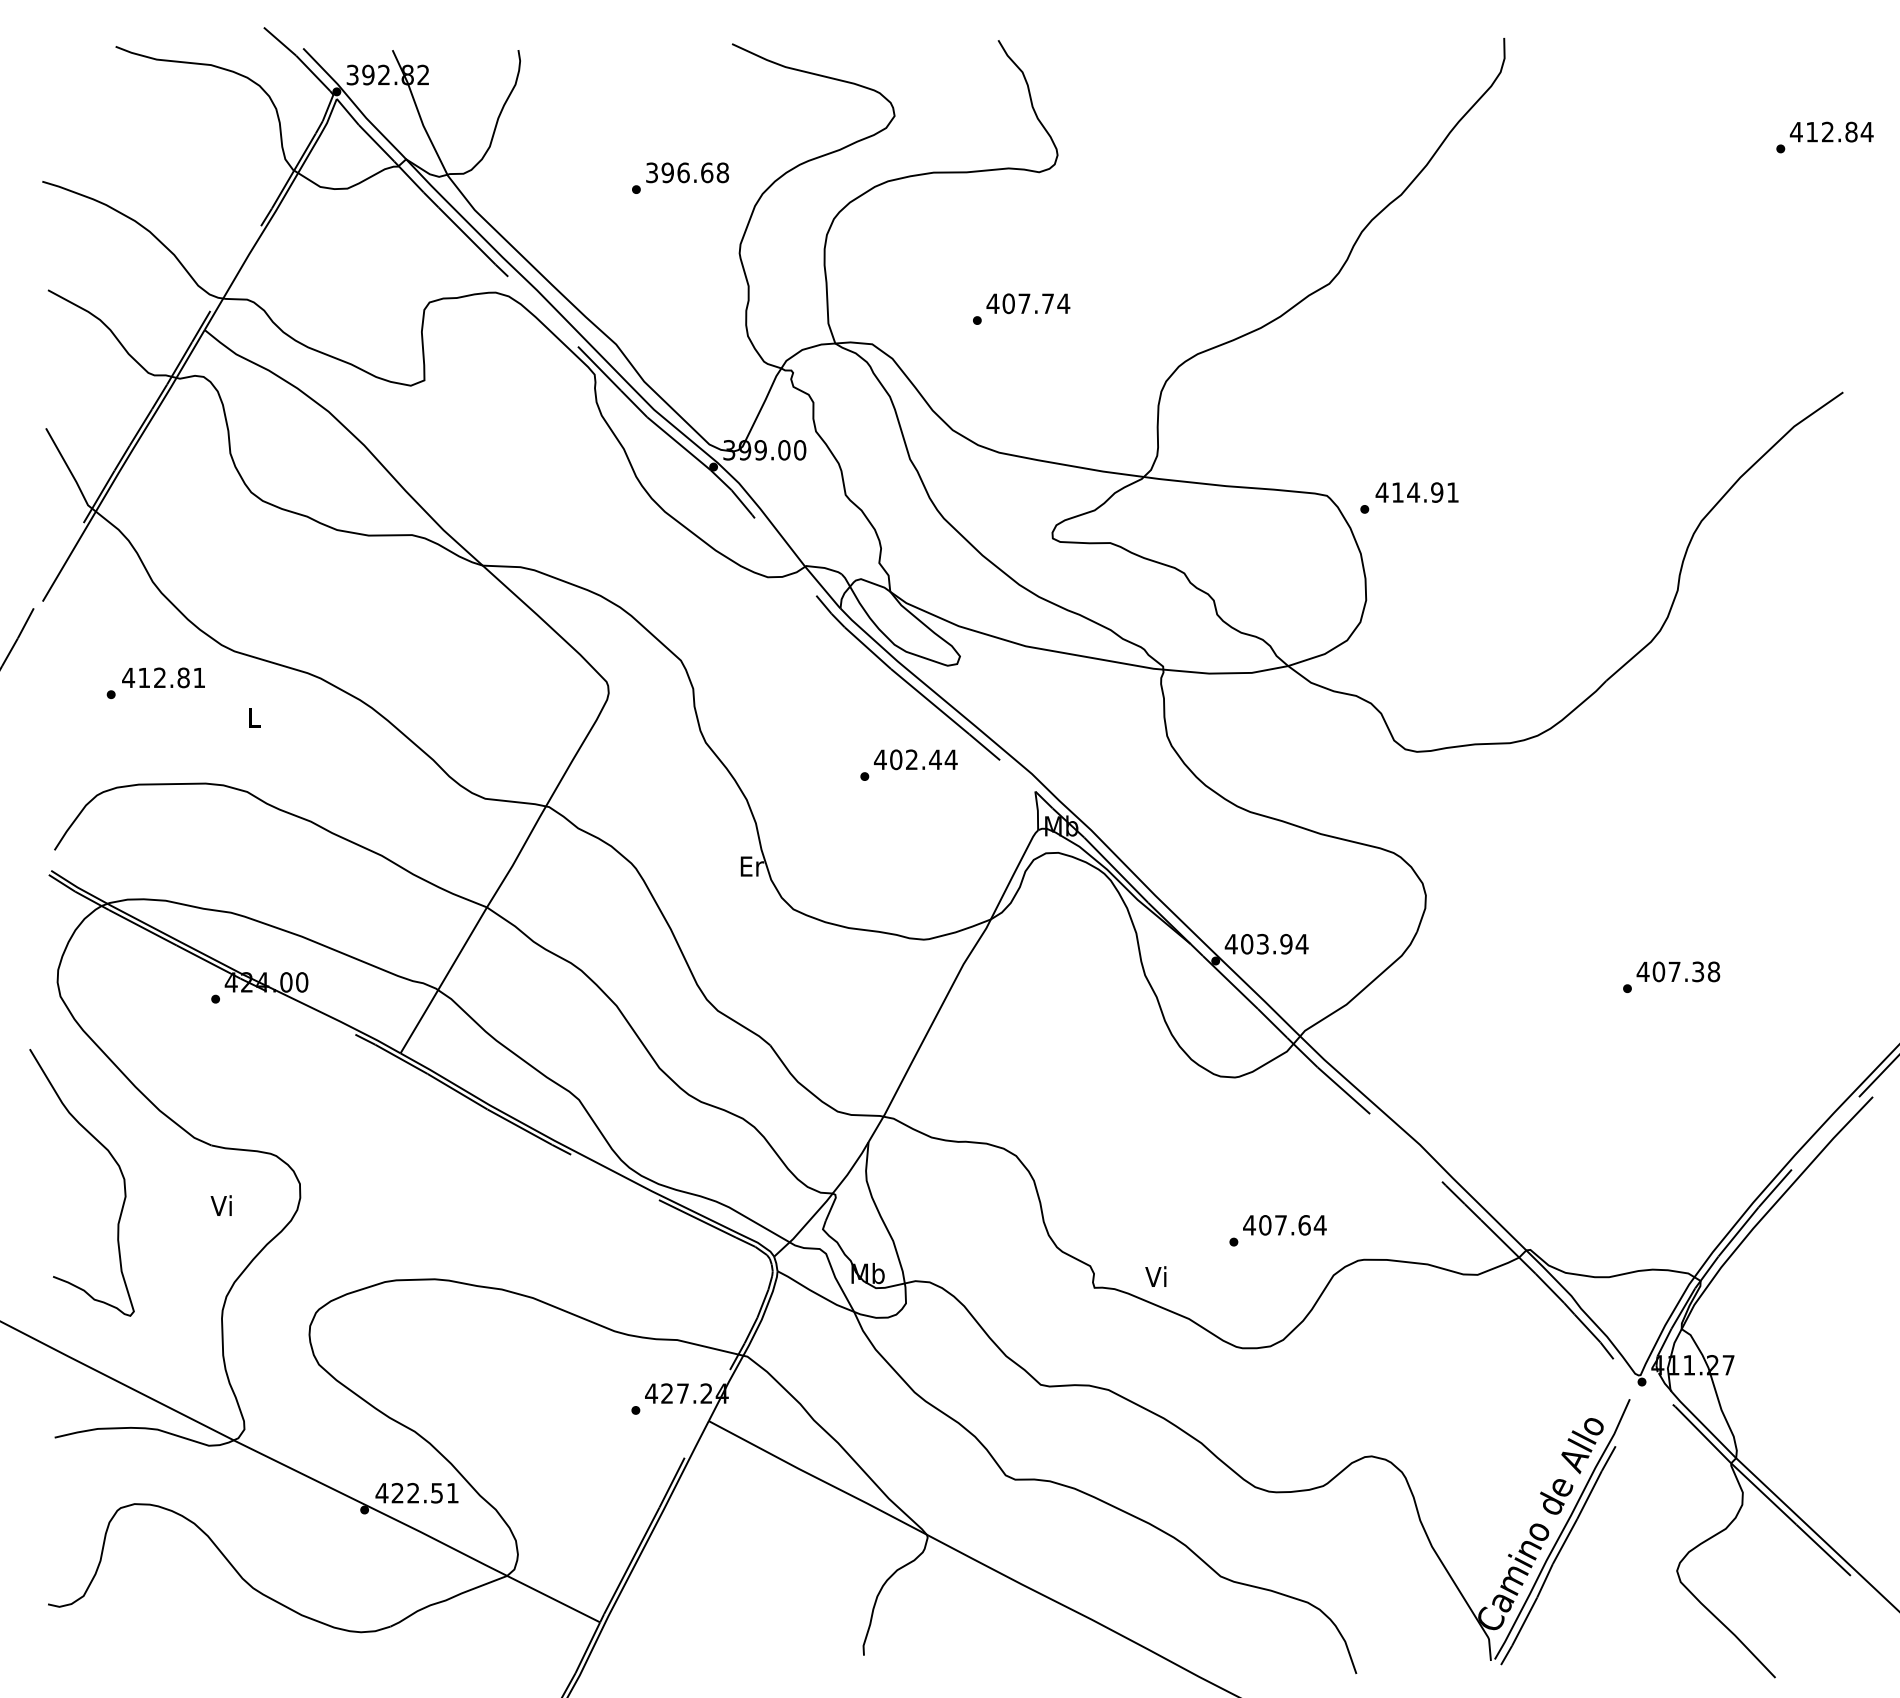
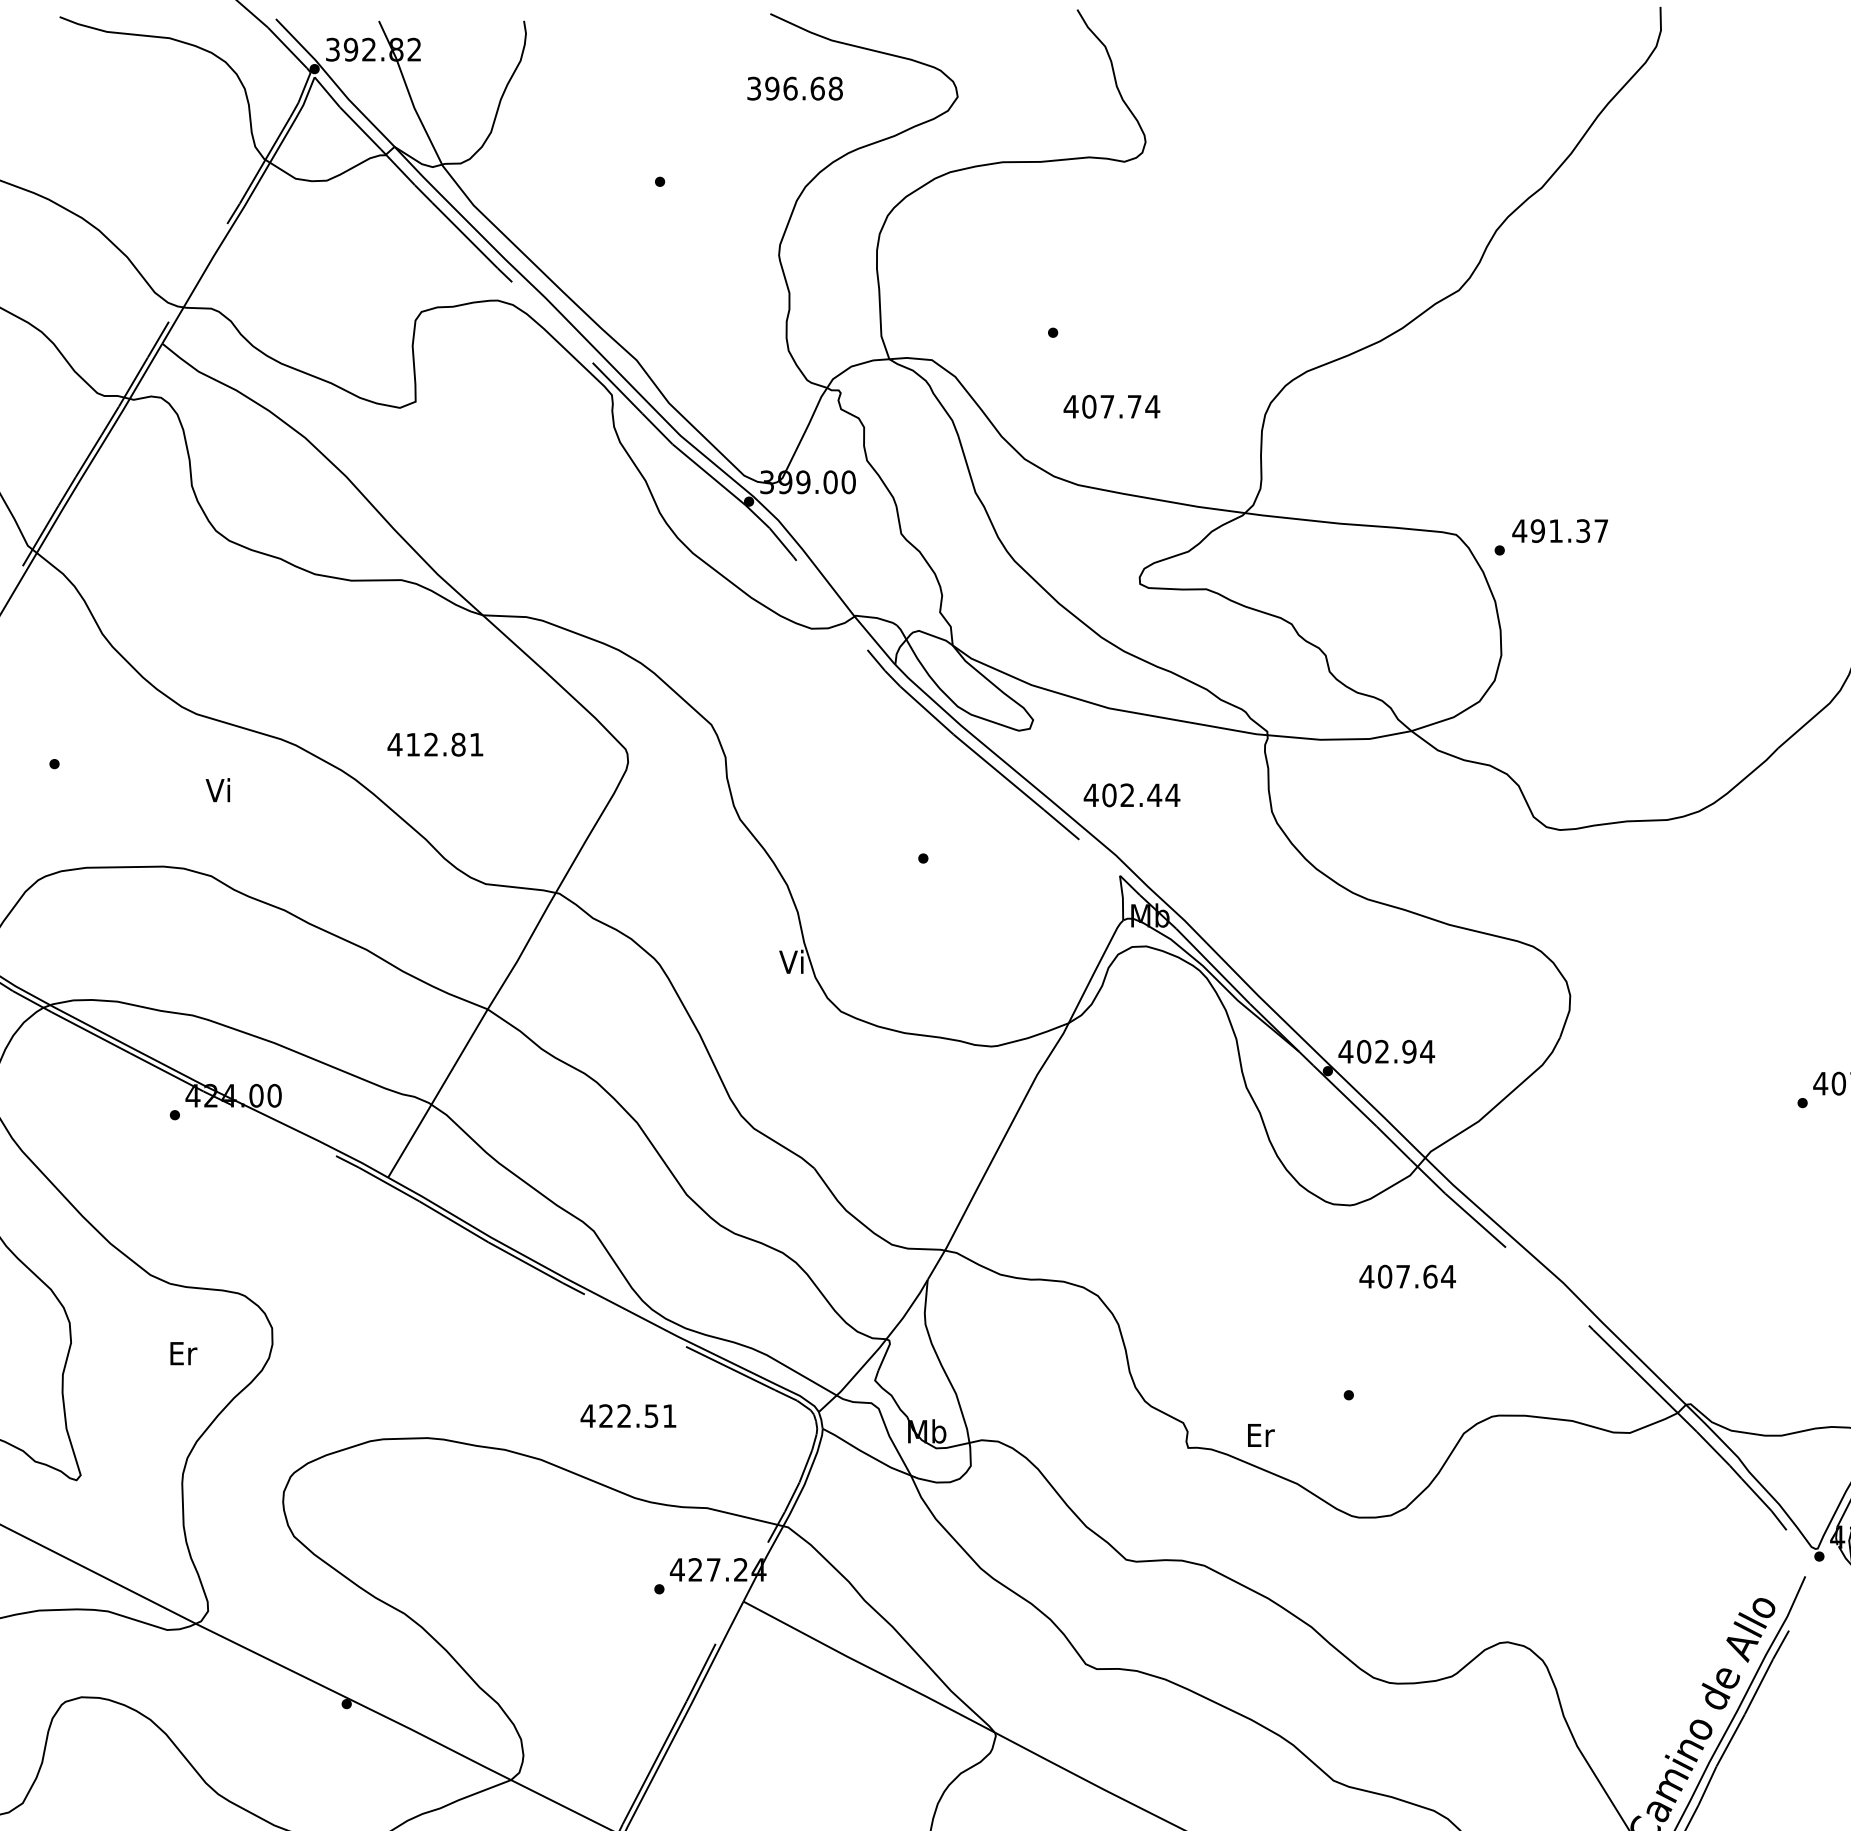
text: (687, 172) -> (795, 88), moved
text: (1028, 303) -> (1112, 406), moved
text: (1424, 492) -> (1568, 530), 414.91 -> 491.37
text: (163, 677) -> (435, 744), moved
text: (252, 716) -> (217, 789), L -> Vi
text: (915, 759) -> (1131, 795), moved
text: (751, 865) -> (792, 961), Er -> Vi
text: (1262, 944) -> (1381, 1052), 403.94 -> 402.94
text: (222, 1205) -> (182, 1353), Vi -> Er
text: (1284, 1225) -> (1407, 1276), moved
text: (1157, 1276) -> (1260, 1434), Vi -> Er
text: (416, 1493) -> (627, 1416), moved

